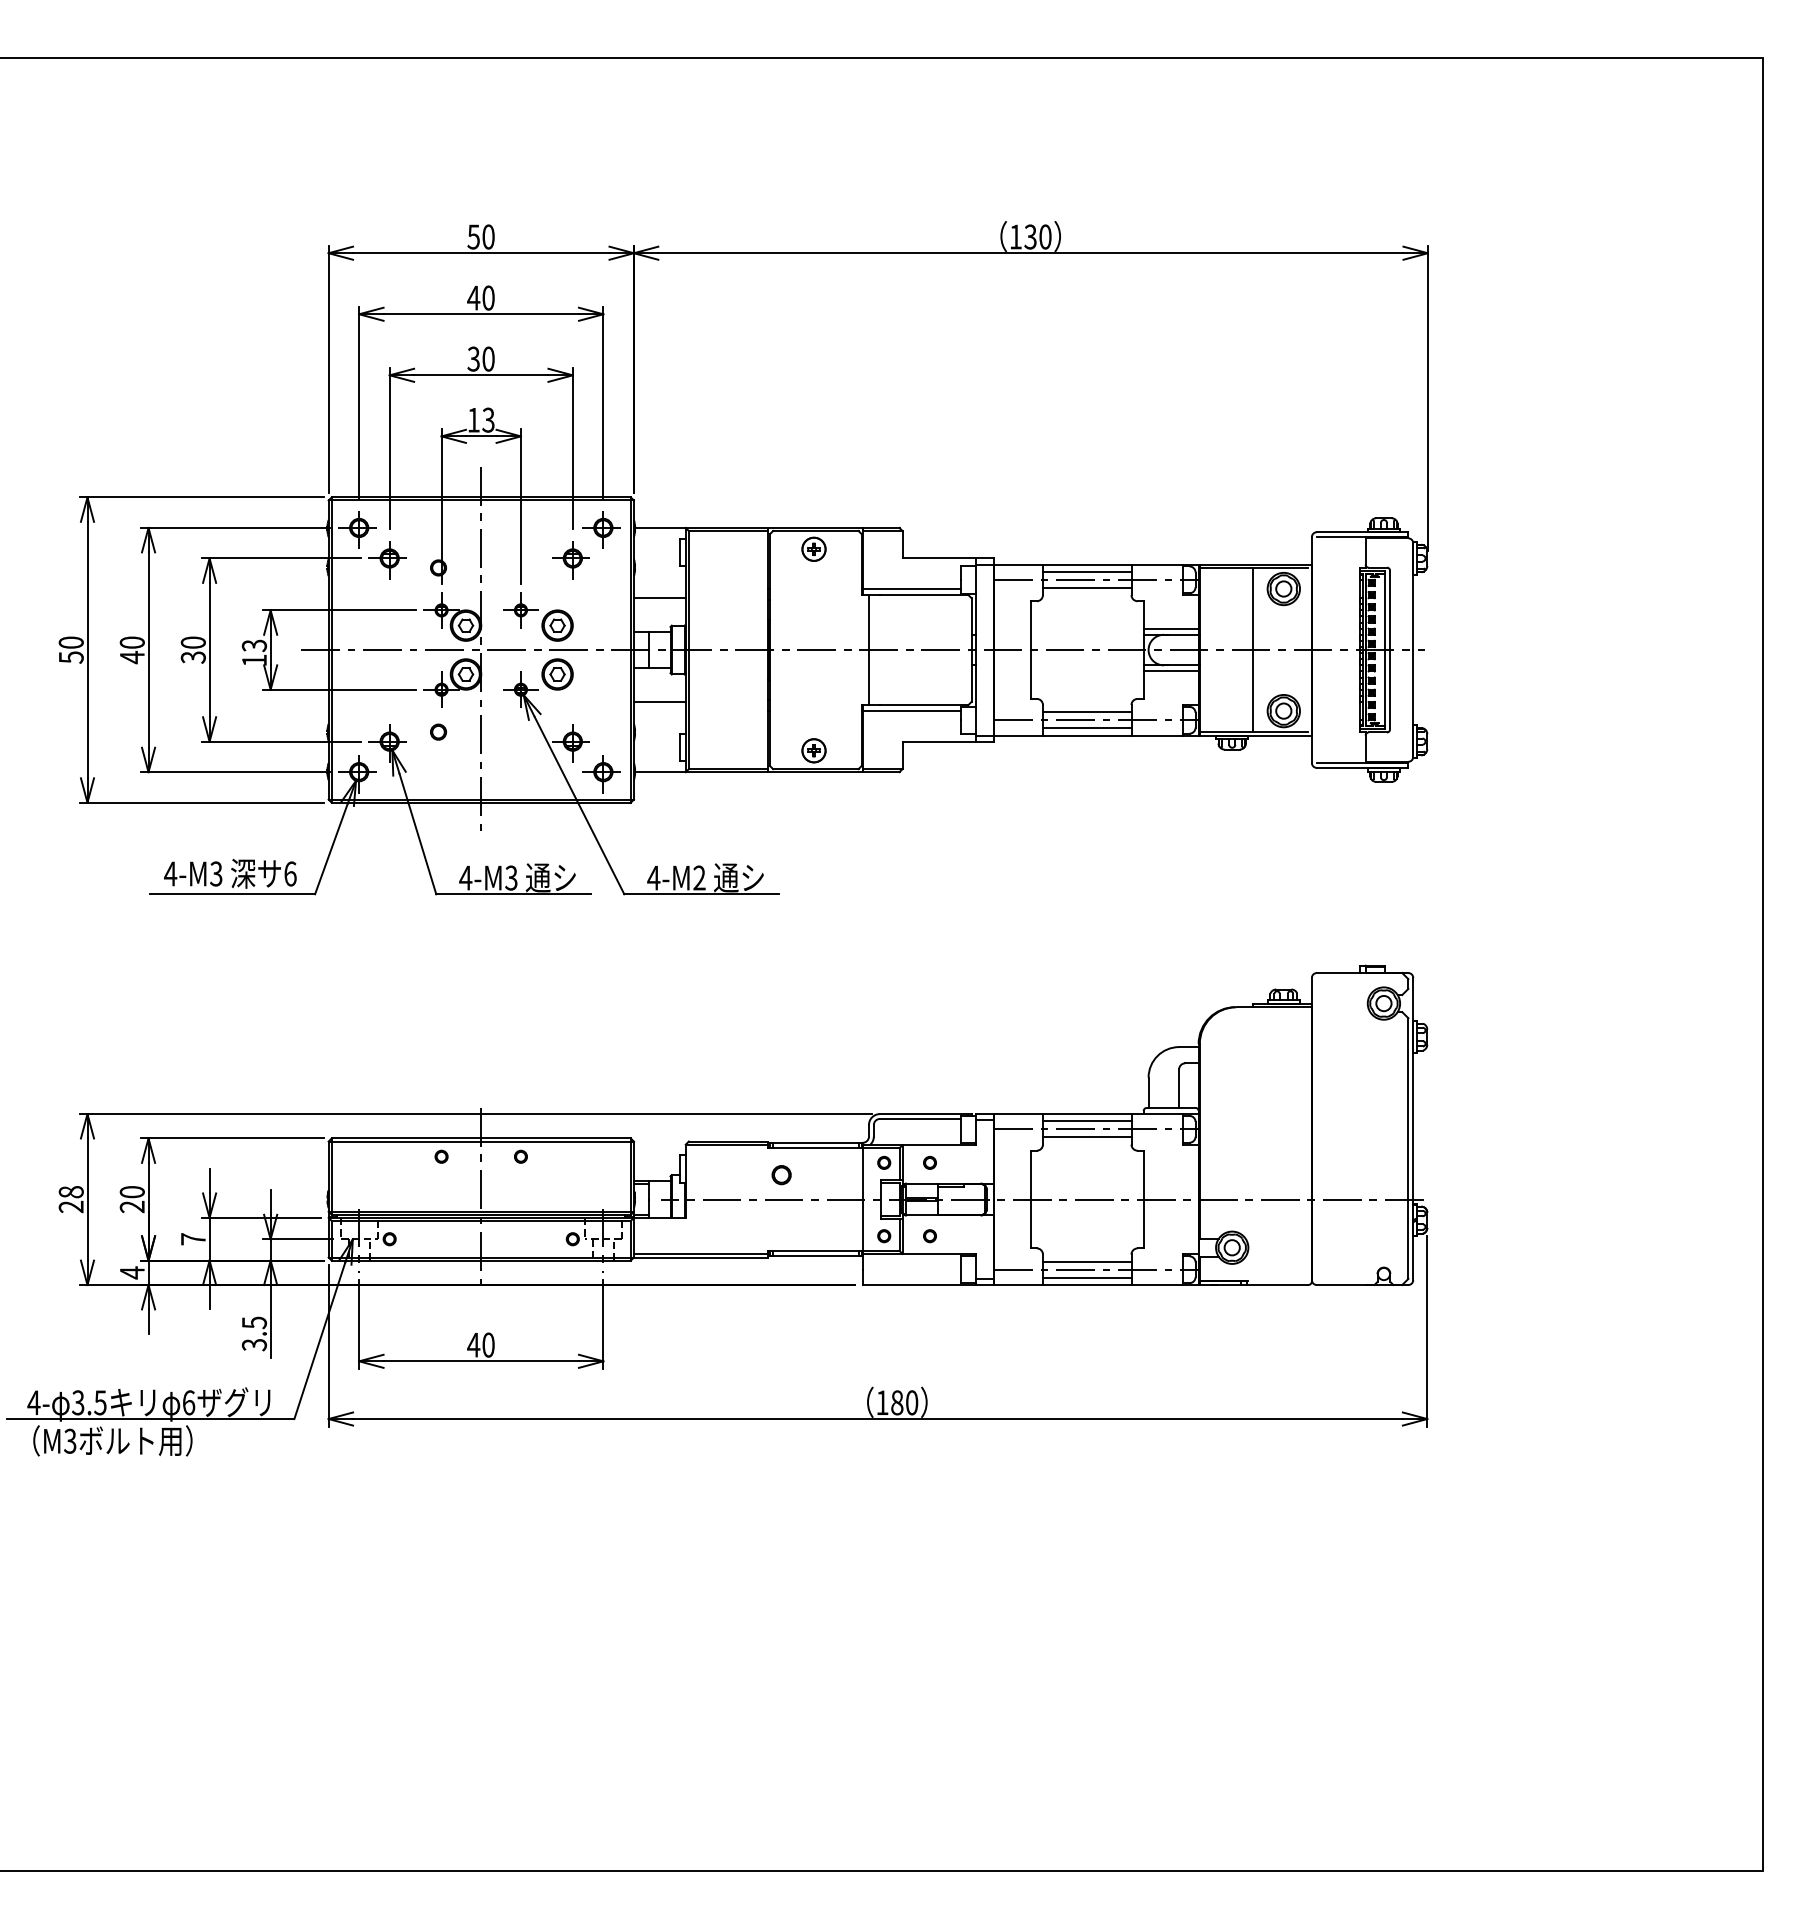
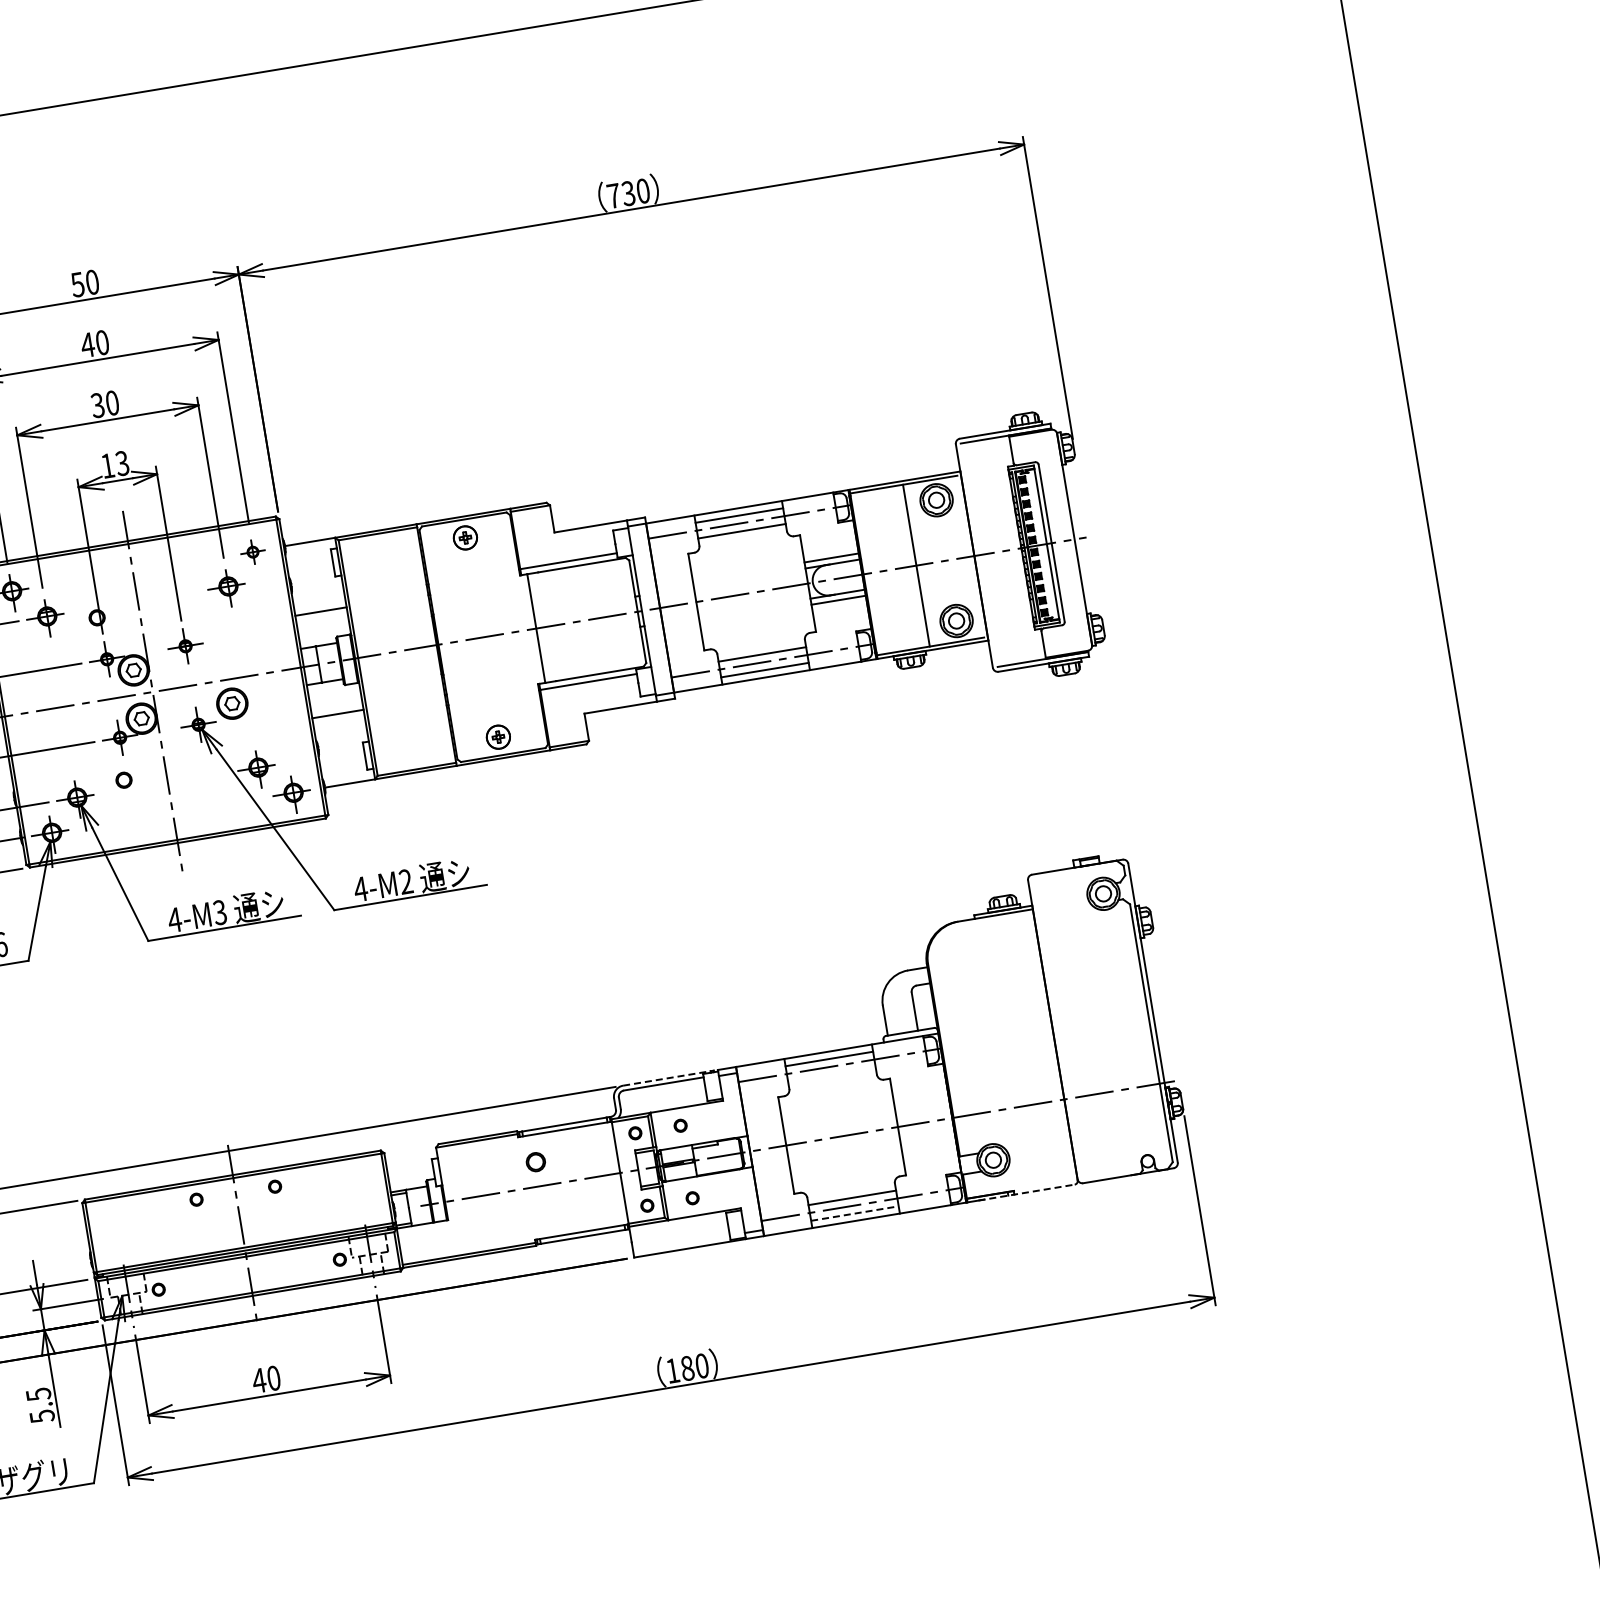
text: (1015, 236) -> (613, 195), 130 -> 730
part: (601, 529) -> (252, 553), size x0.6
part: (557, 625) -> (224, 655), removed
line: (924, 1114) -> (667, 1078), solid -> dashed
line: (1086, 1137) -> (831, 1075), removed
line: (1087, 1277) -> (855, 1213), solid -> dashed
line: (1259, 1285) -> (1026, 1193), solid -> dashed
text: (253, 1344) -> (41, 1416), 3.5 -> 5.5

